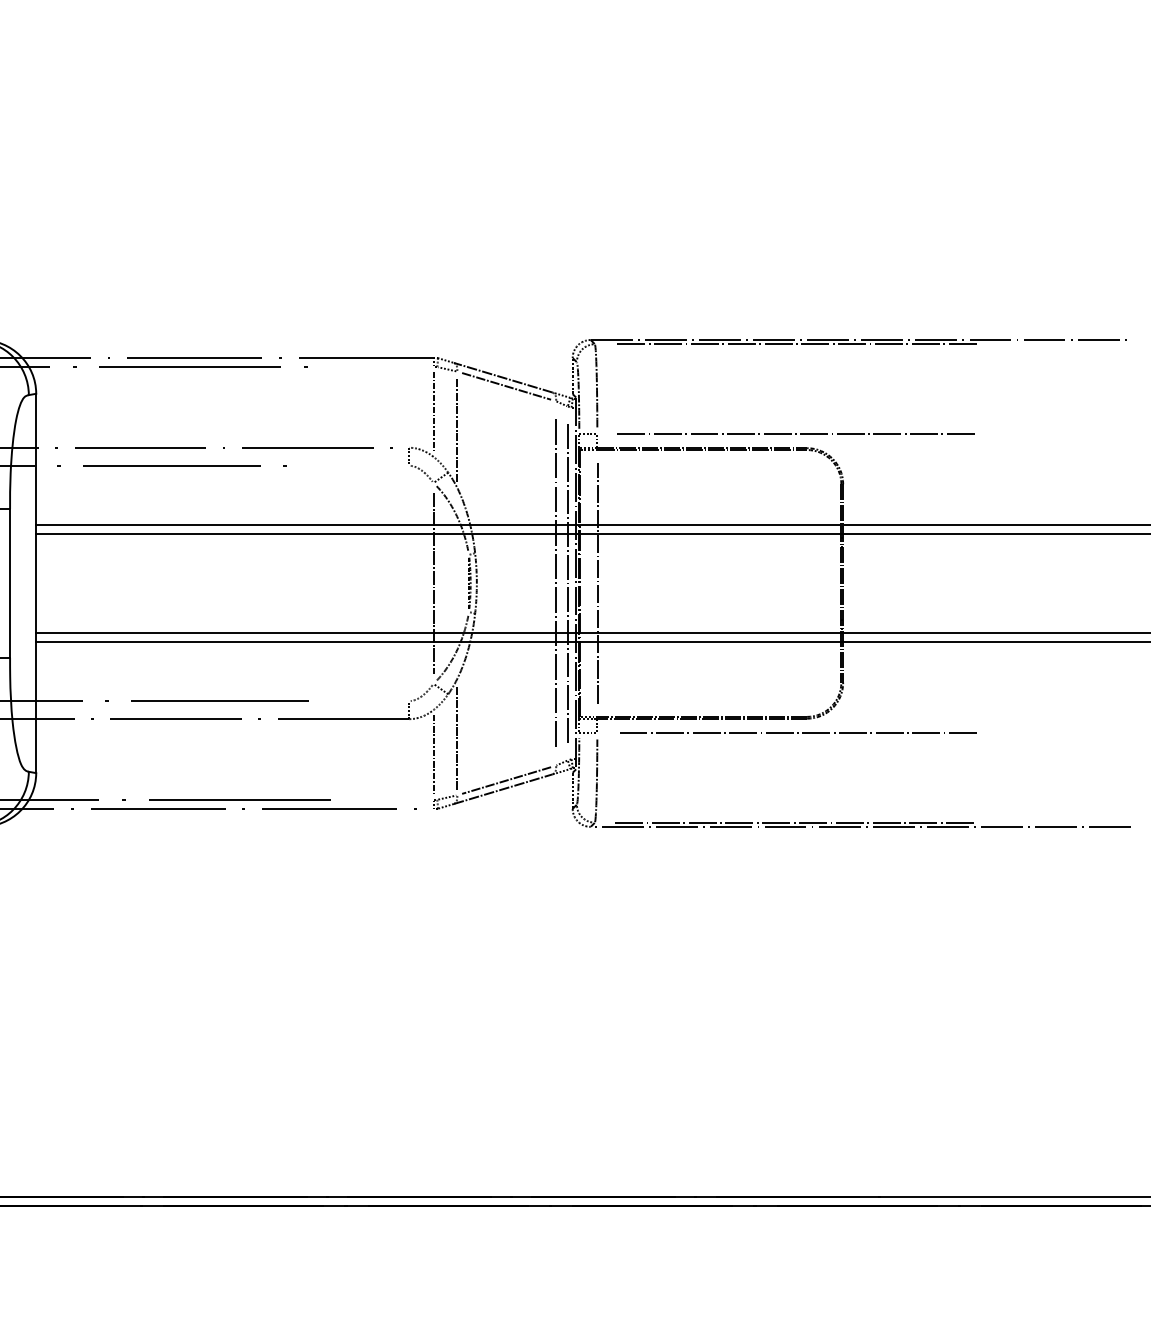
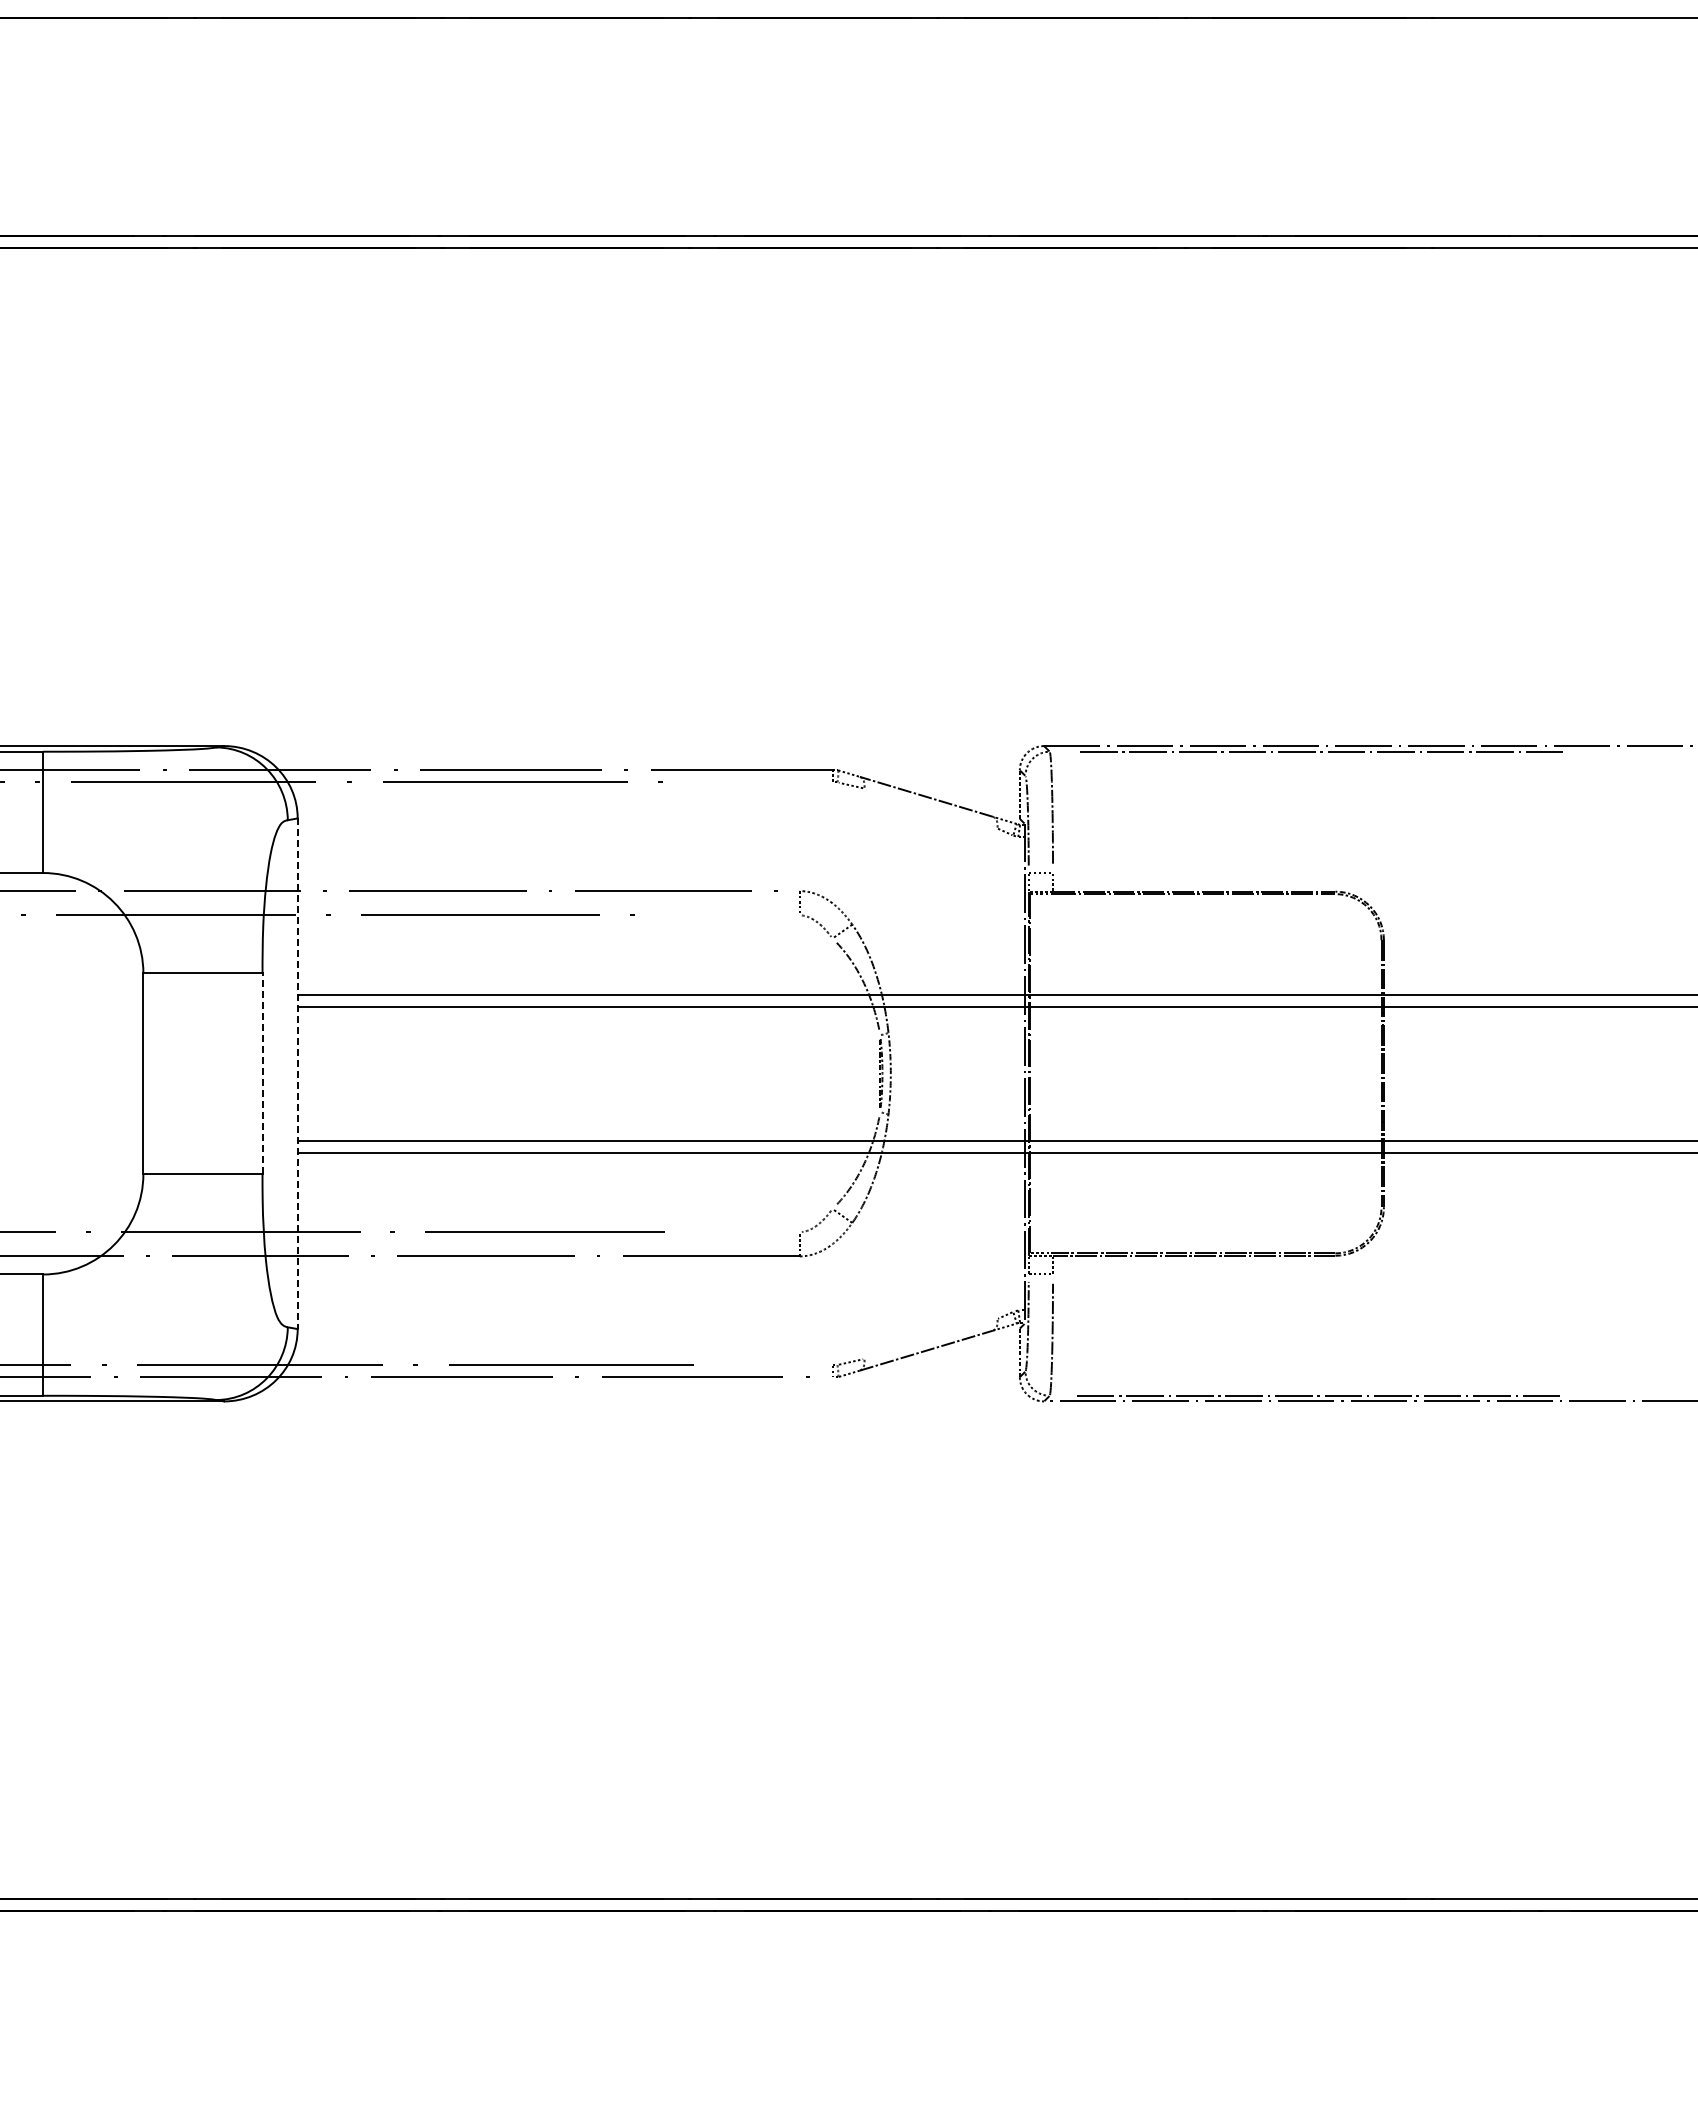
line: (506, 386) -> (930, 808), removed
line: (433, 411) -> (832, 842), removed
line: (457, 429) -> (864, 866), removed
line: (796, 433) -> (1320, 872), removed
line: (10, 583) -> (262, 1073), solid -> dashed
line: (433, 583) -> (832, 1073), removed
line: (556, 583) -> (997, 1073), removed
line: (567, 583) -> (1013, 1073), removed
line: (598, 583) -> (1054, 1073), removed
line: (36, 584) -> (297, 1074), solid -> dashed
line: (798, 731) -> (1323, 1273), removed
line: (457, 737) -> (864, 1280), removed
line: (433, 754) -> (832, 1304), removed
line: (506, 780) -> (930, 1339), removed

